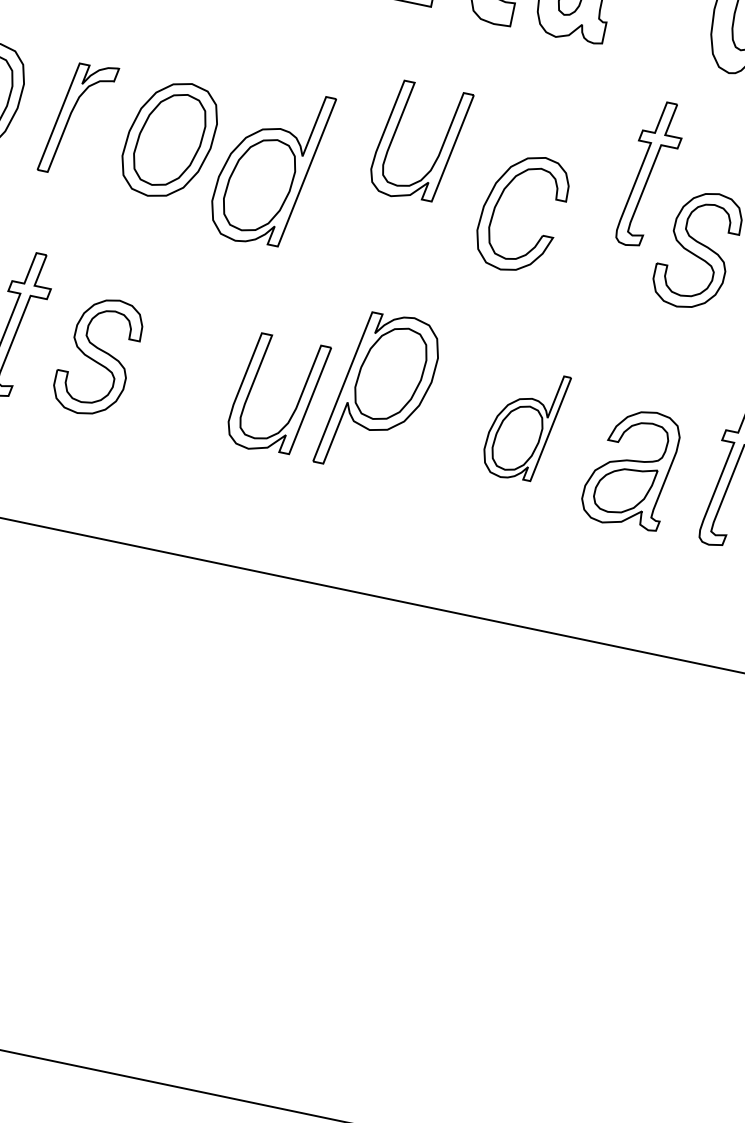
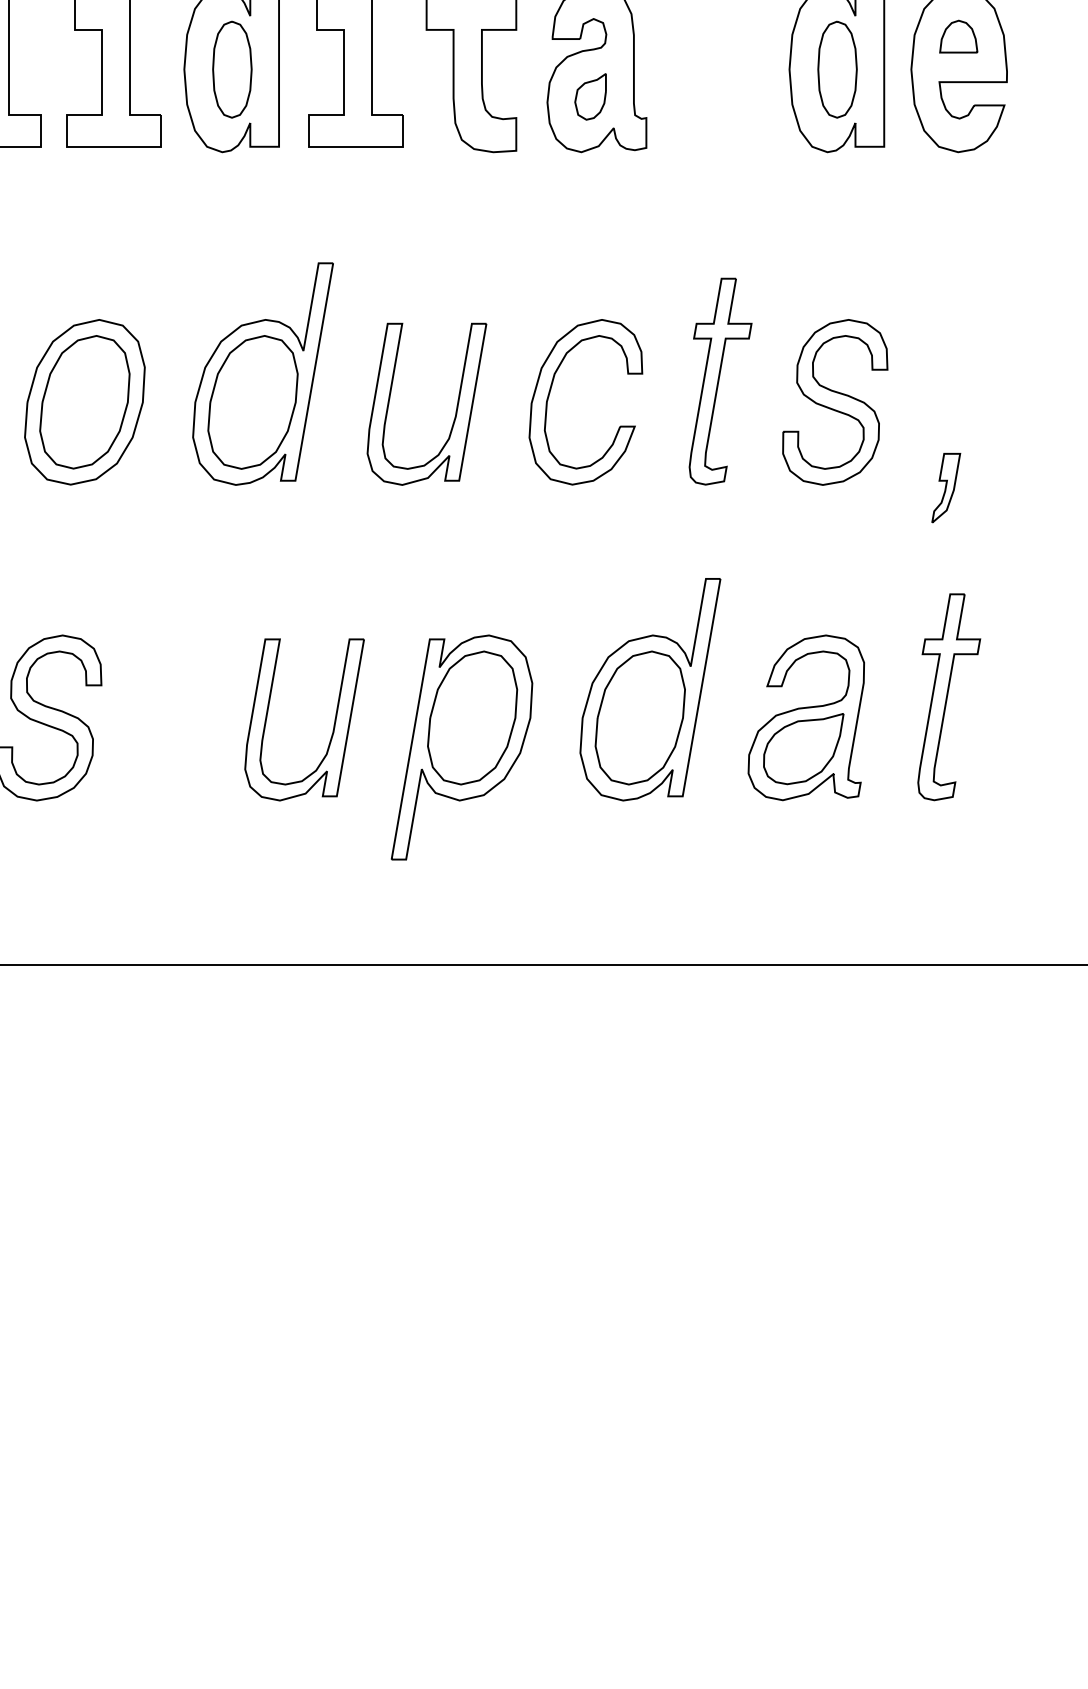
part: (440, 148) -> (456, 405), moved
part: (270, 166) -> (262, 373), moved
part: (651, 174) -> (720, 381), moved
part: (378, 392) -> (461, 747), moved
part: (525, 425) -> (650, 689), size x1.43

